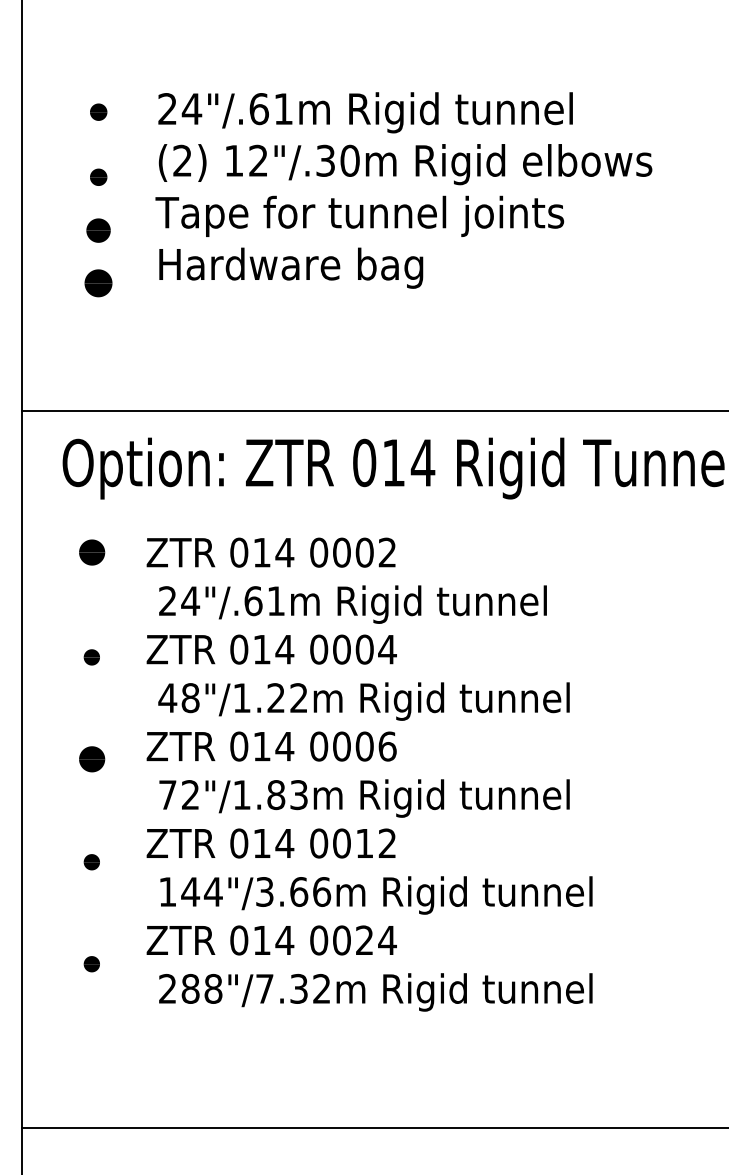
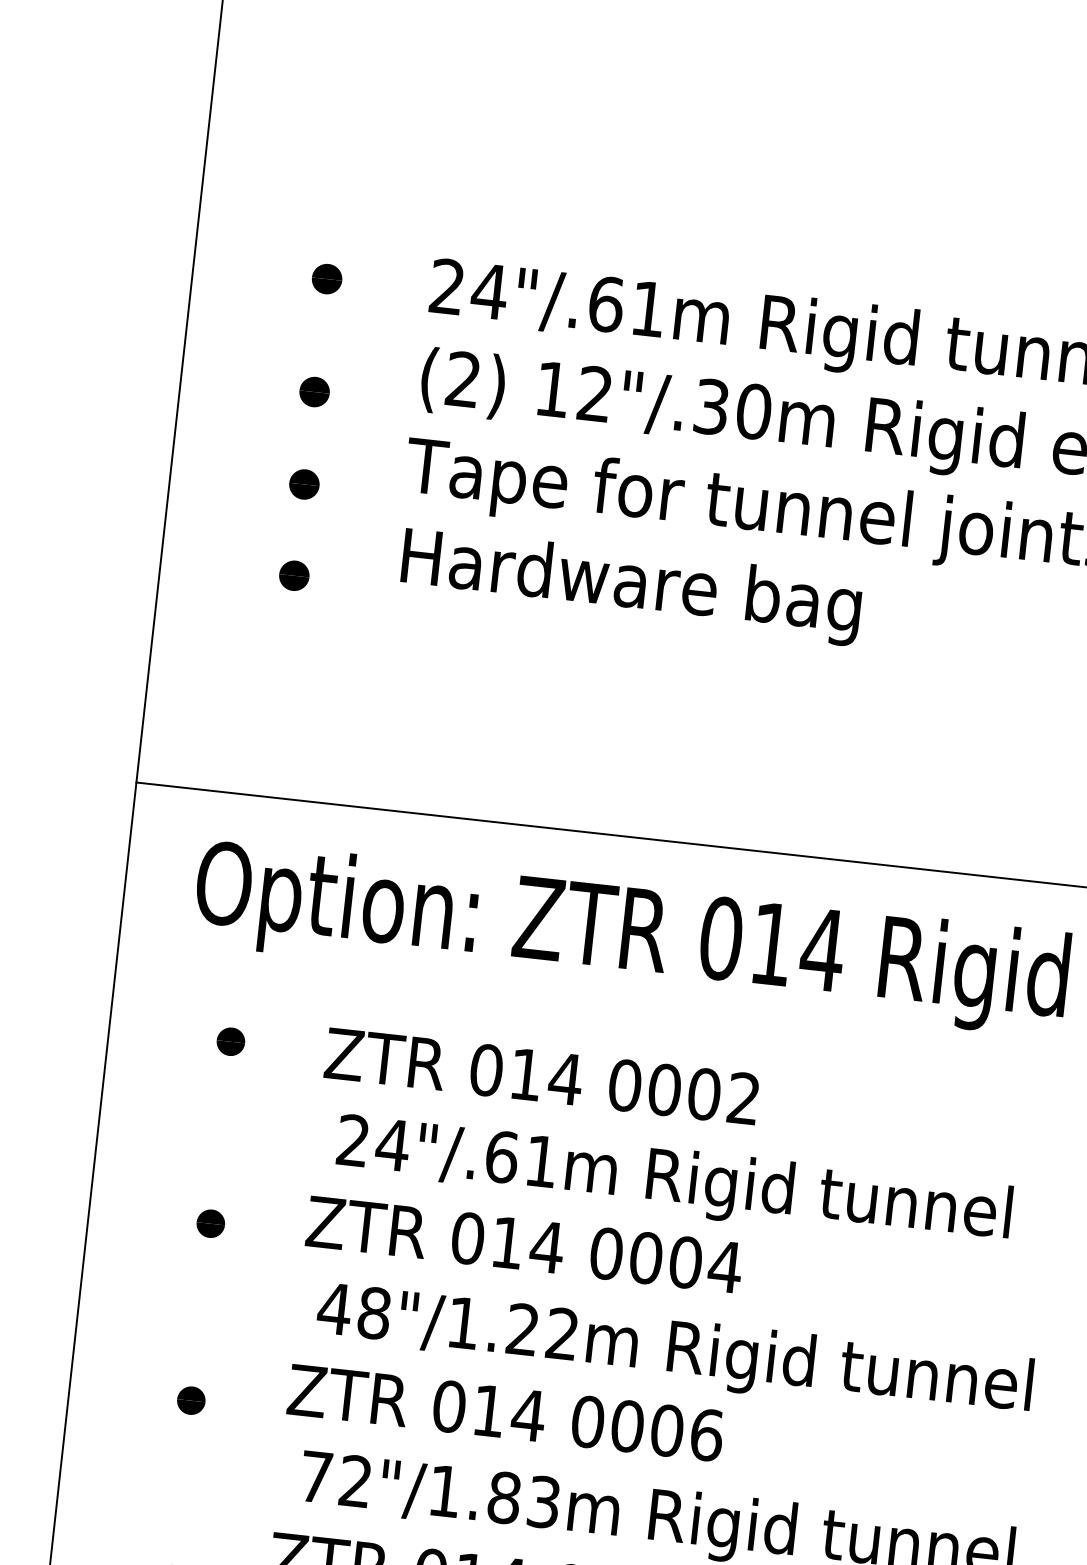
part: (98, 230) -> (304, 484), size x0.71
part: (98, 282) -> (294, 574), size x0.62
part: (91, 552) -> (230, 1041), size x0.62
part: (91, 759) -> (190, 1400), size x0.62

